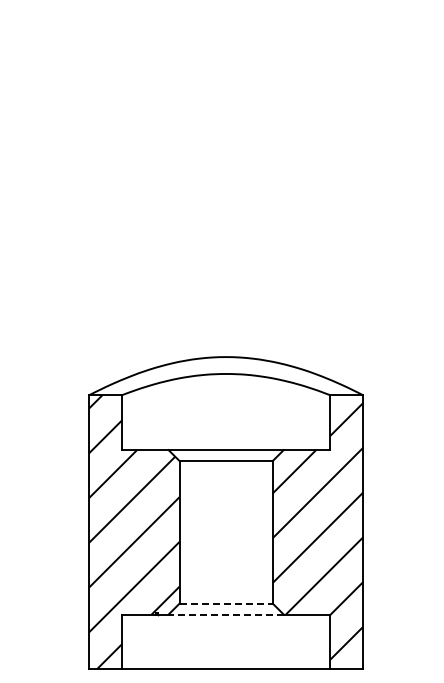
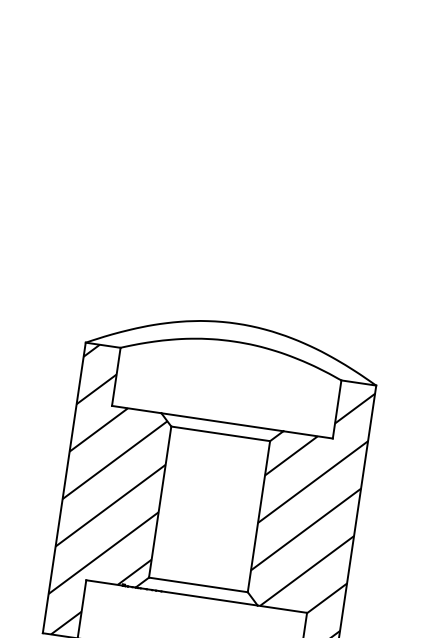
line: (226, 603) -> (198, 584), dashed -> solid
line: (226, 614) -> (197, 596), dashed -> solid

